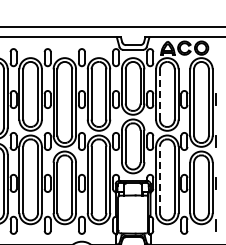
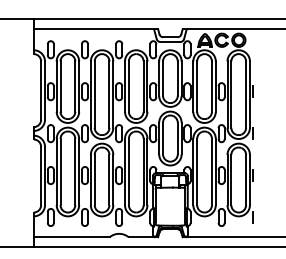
line: (160, 94) -> (197, 86), dashed -> solid
line: (160, 179) -> (197, 171), dashed -> solid

